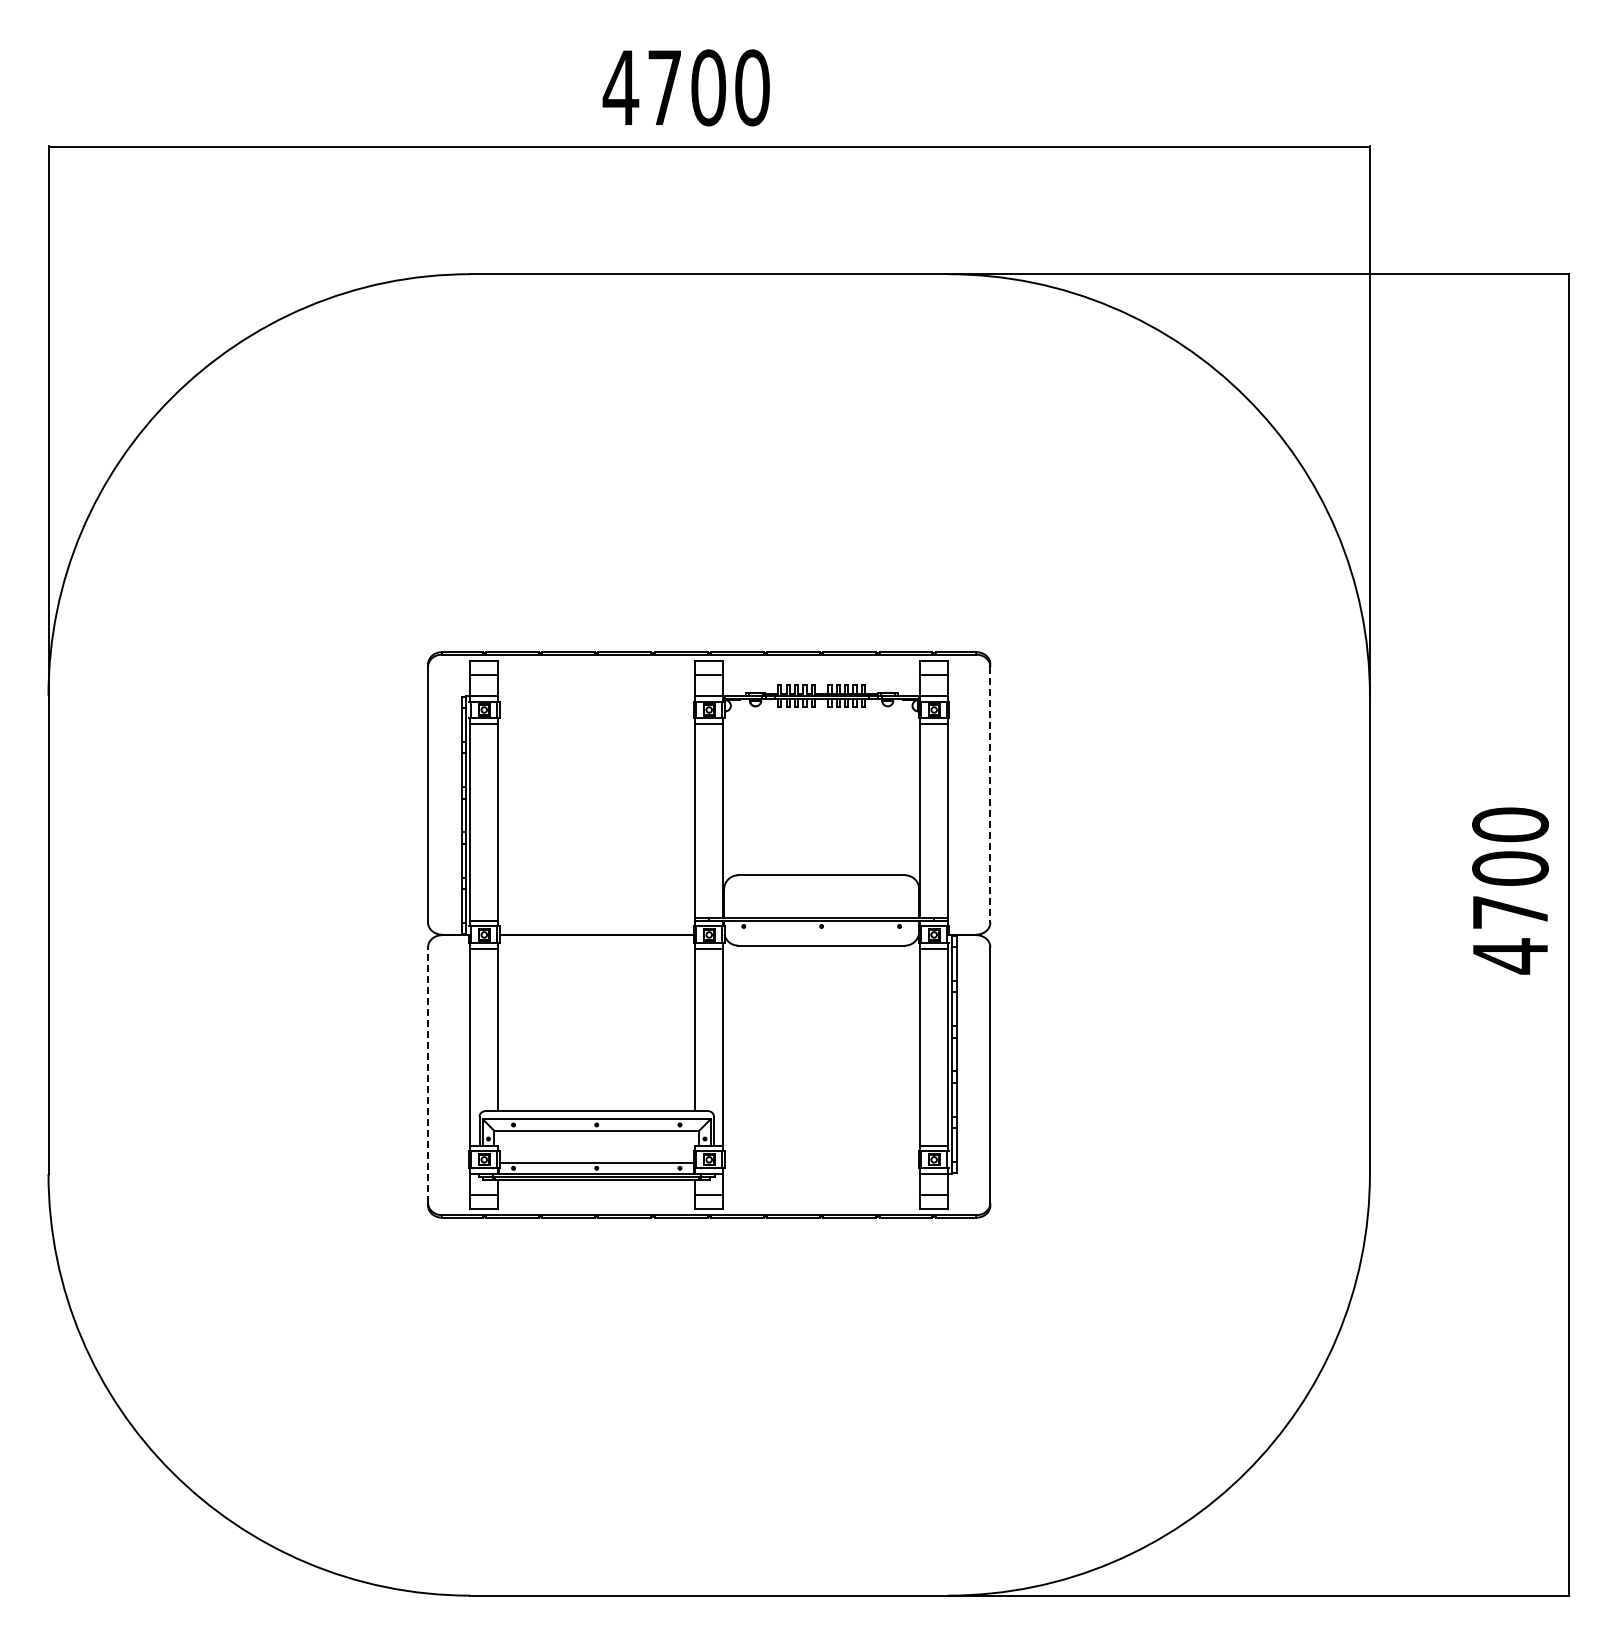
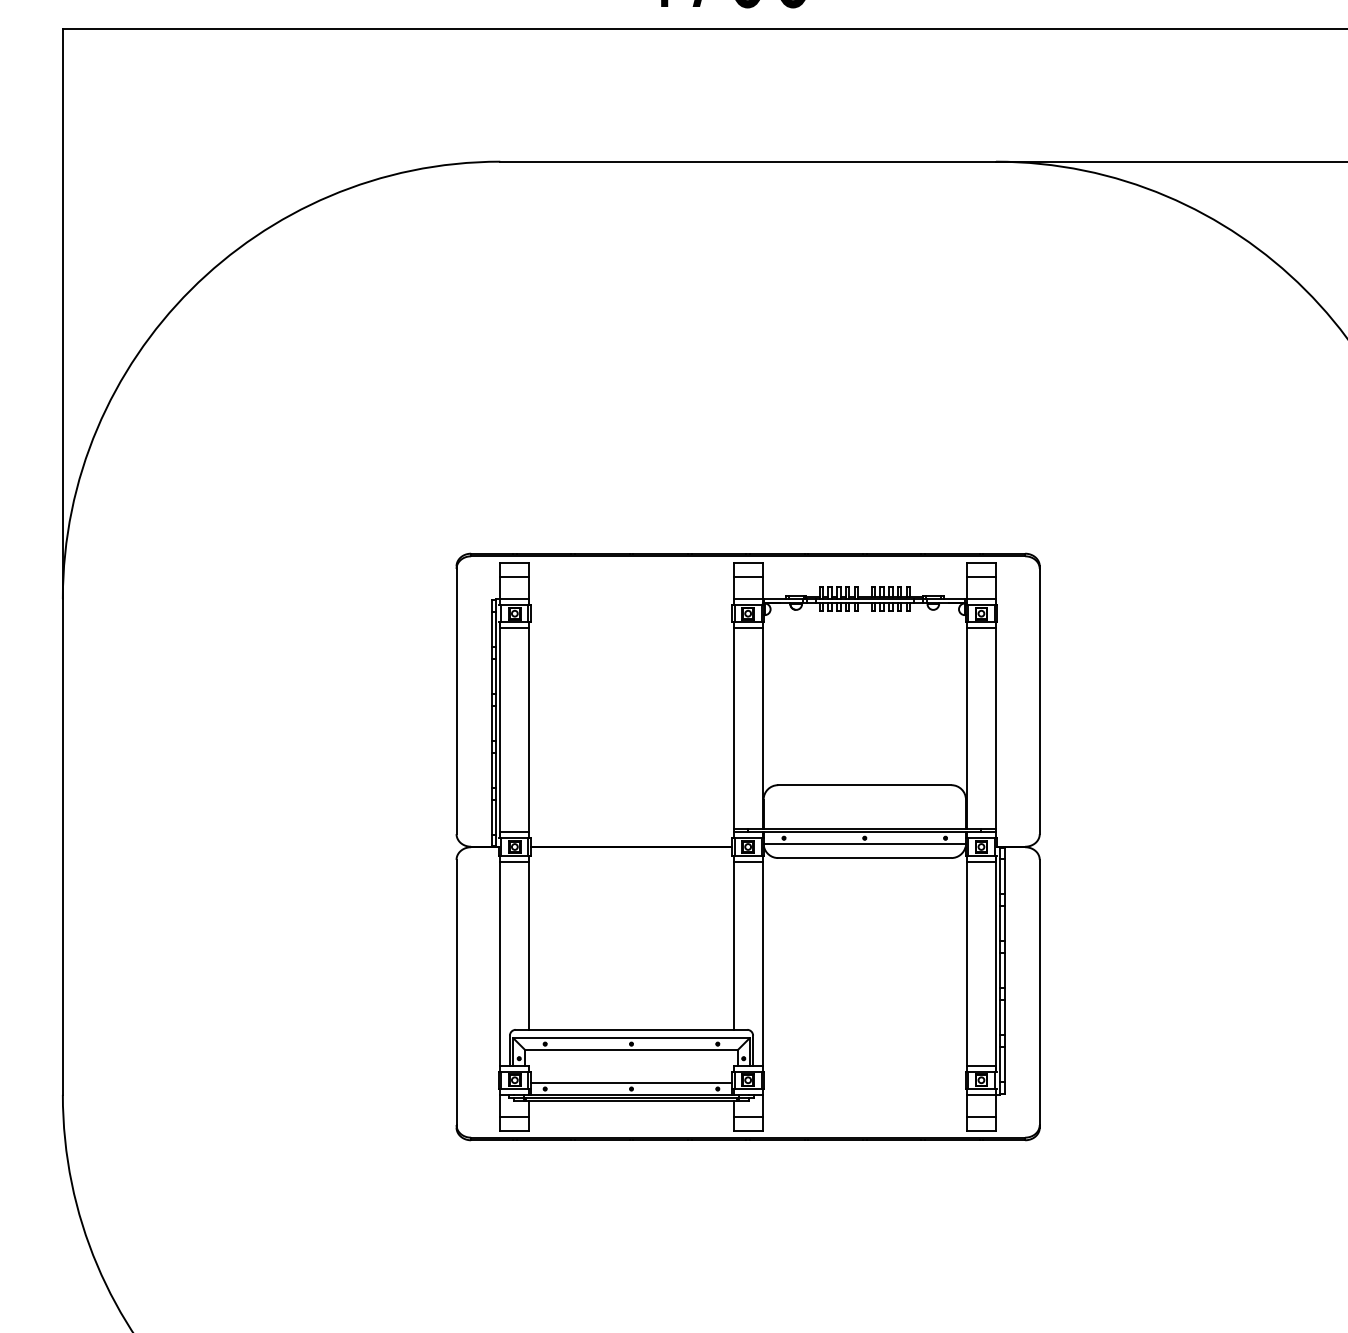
line: (990, 794) -> (1039, 701), dashed -> solid
line: (821, 932) -> (864, 844), added
line: (428, 1075) -> (456, 992), dashed -> solid

